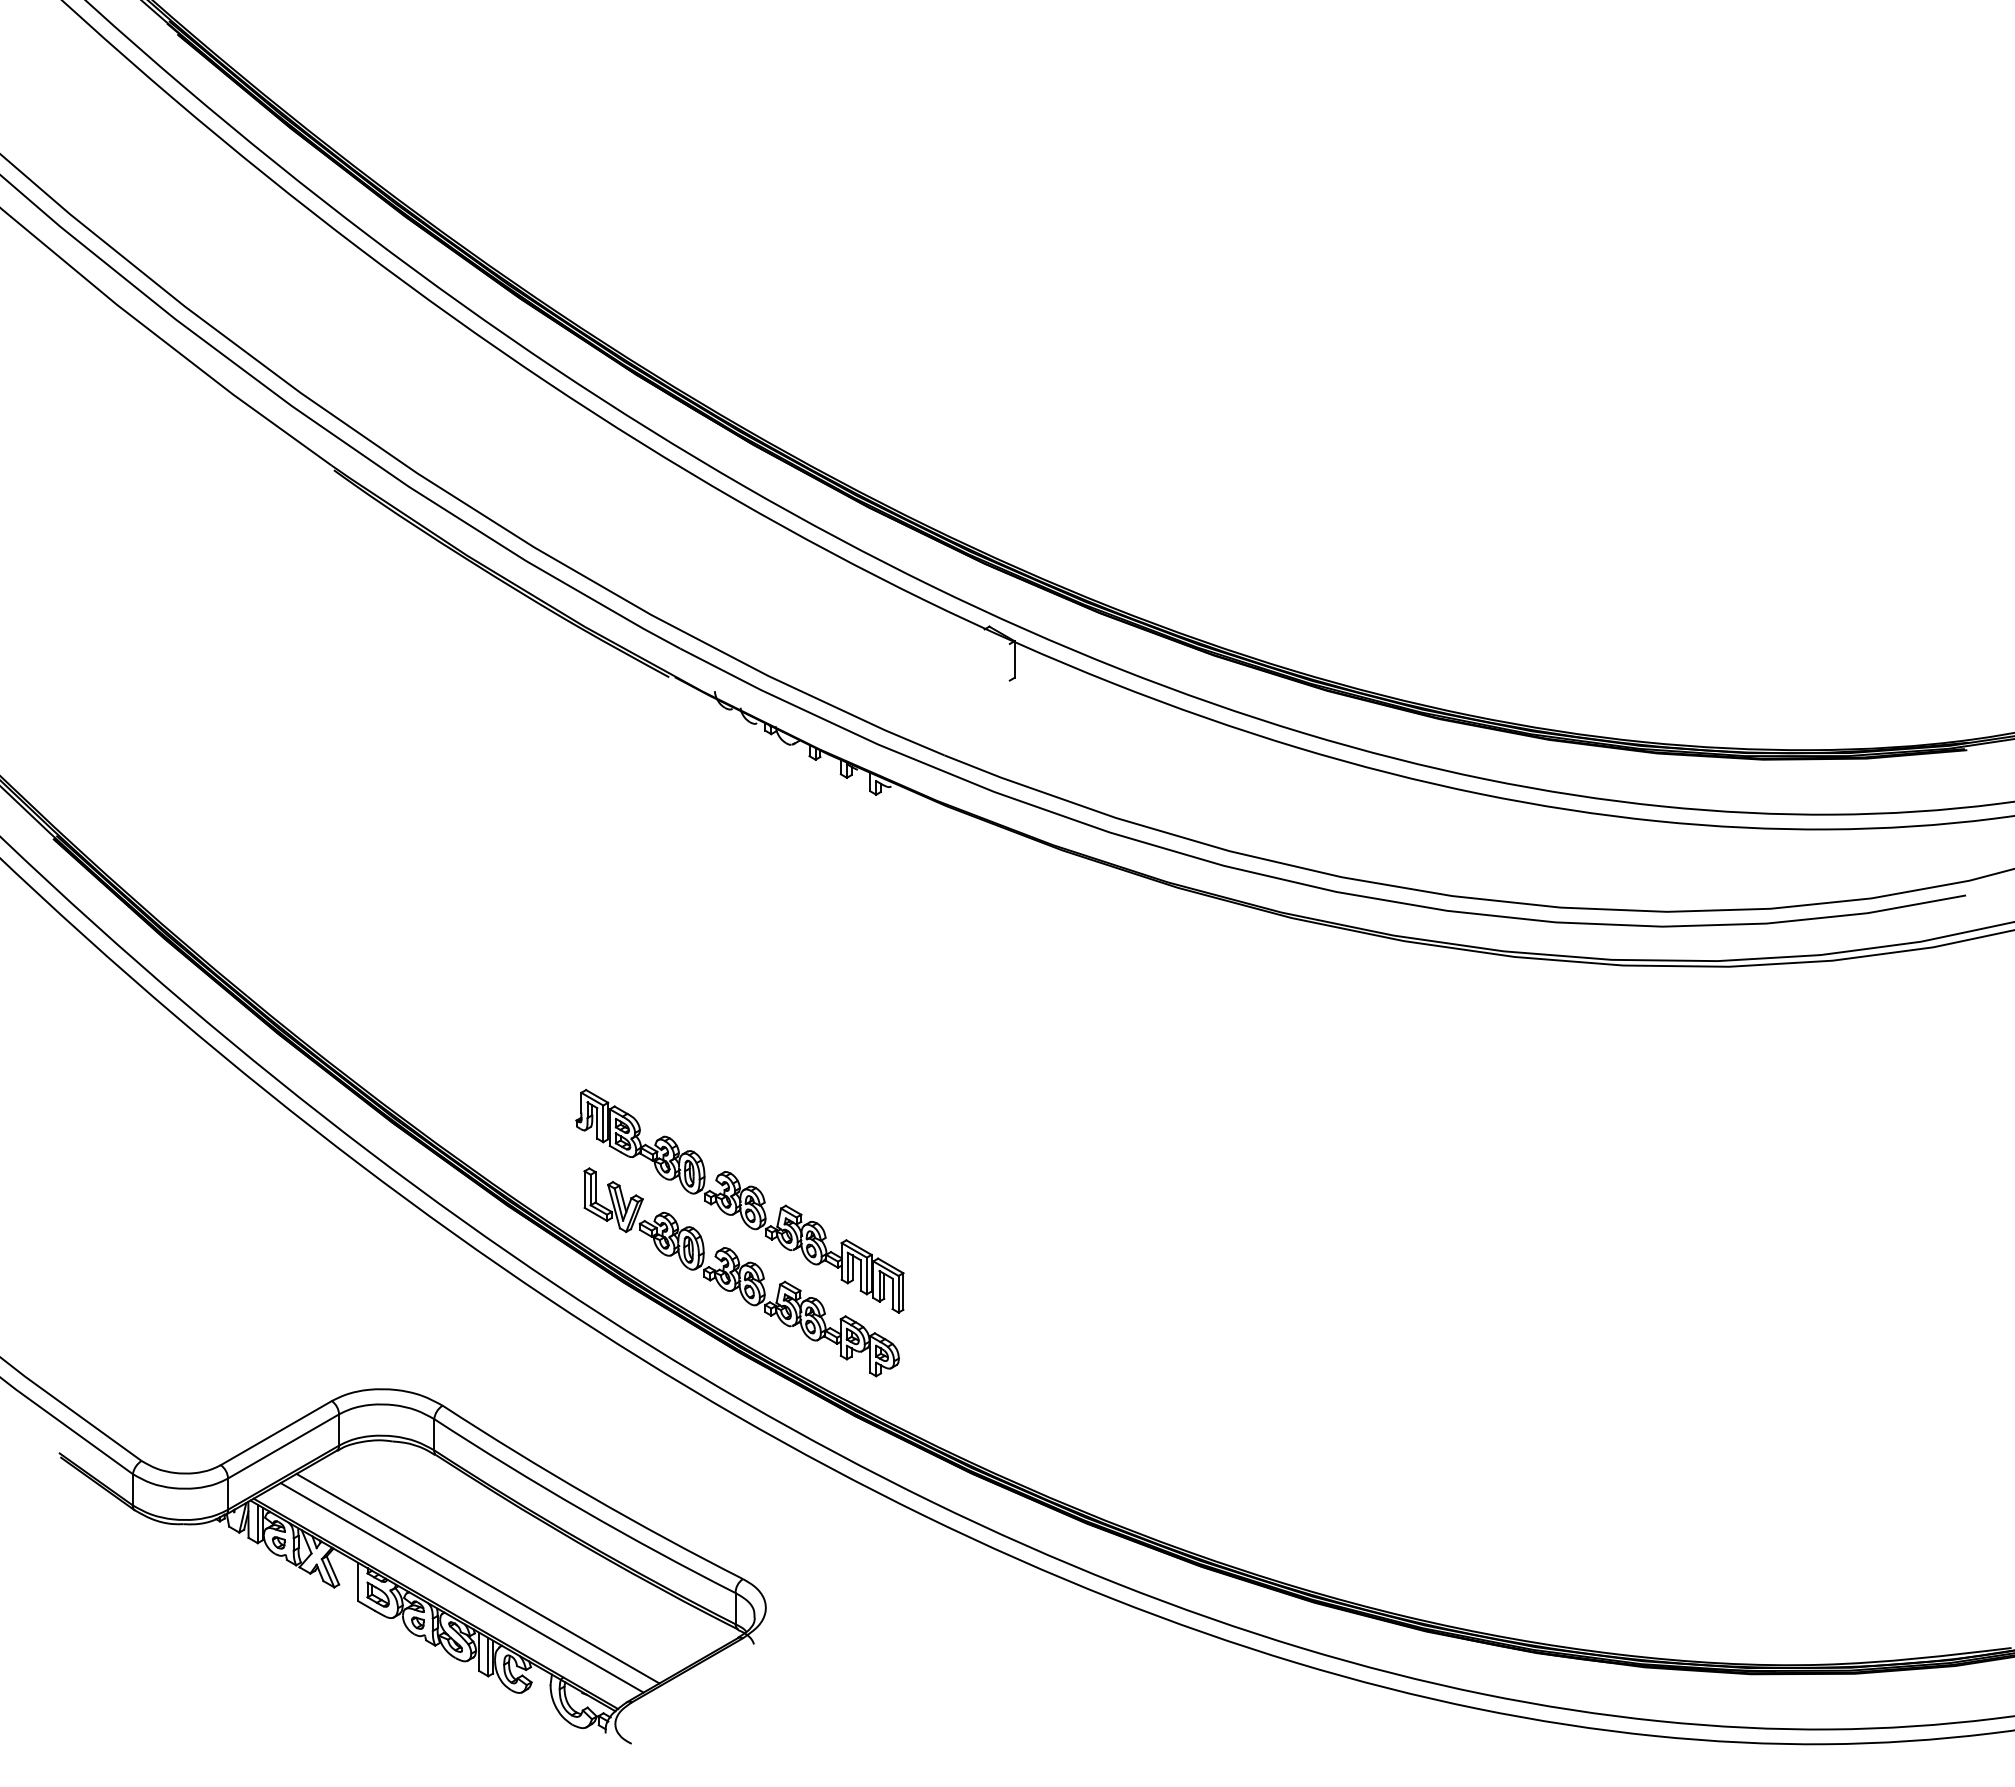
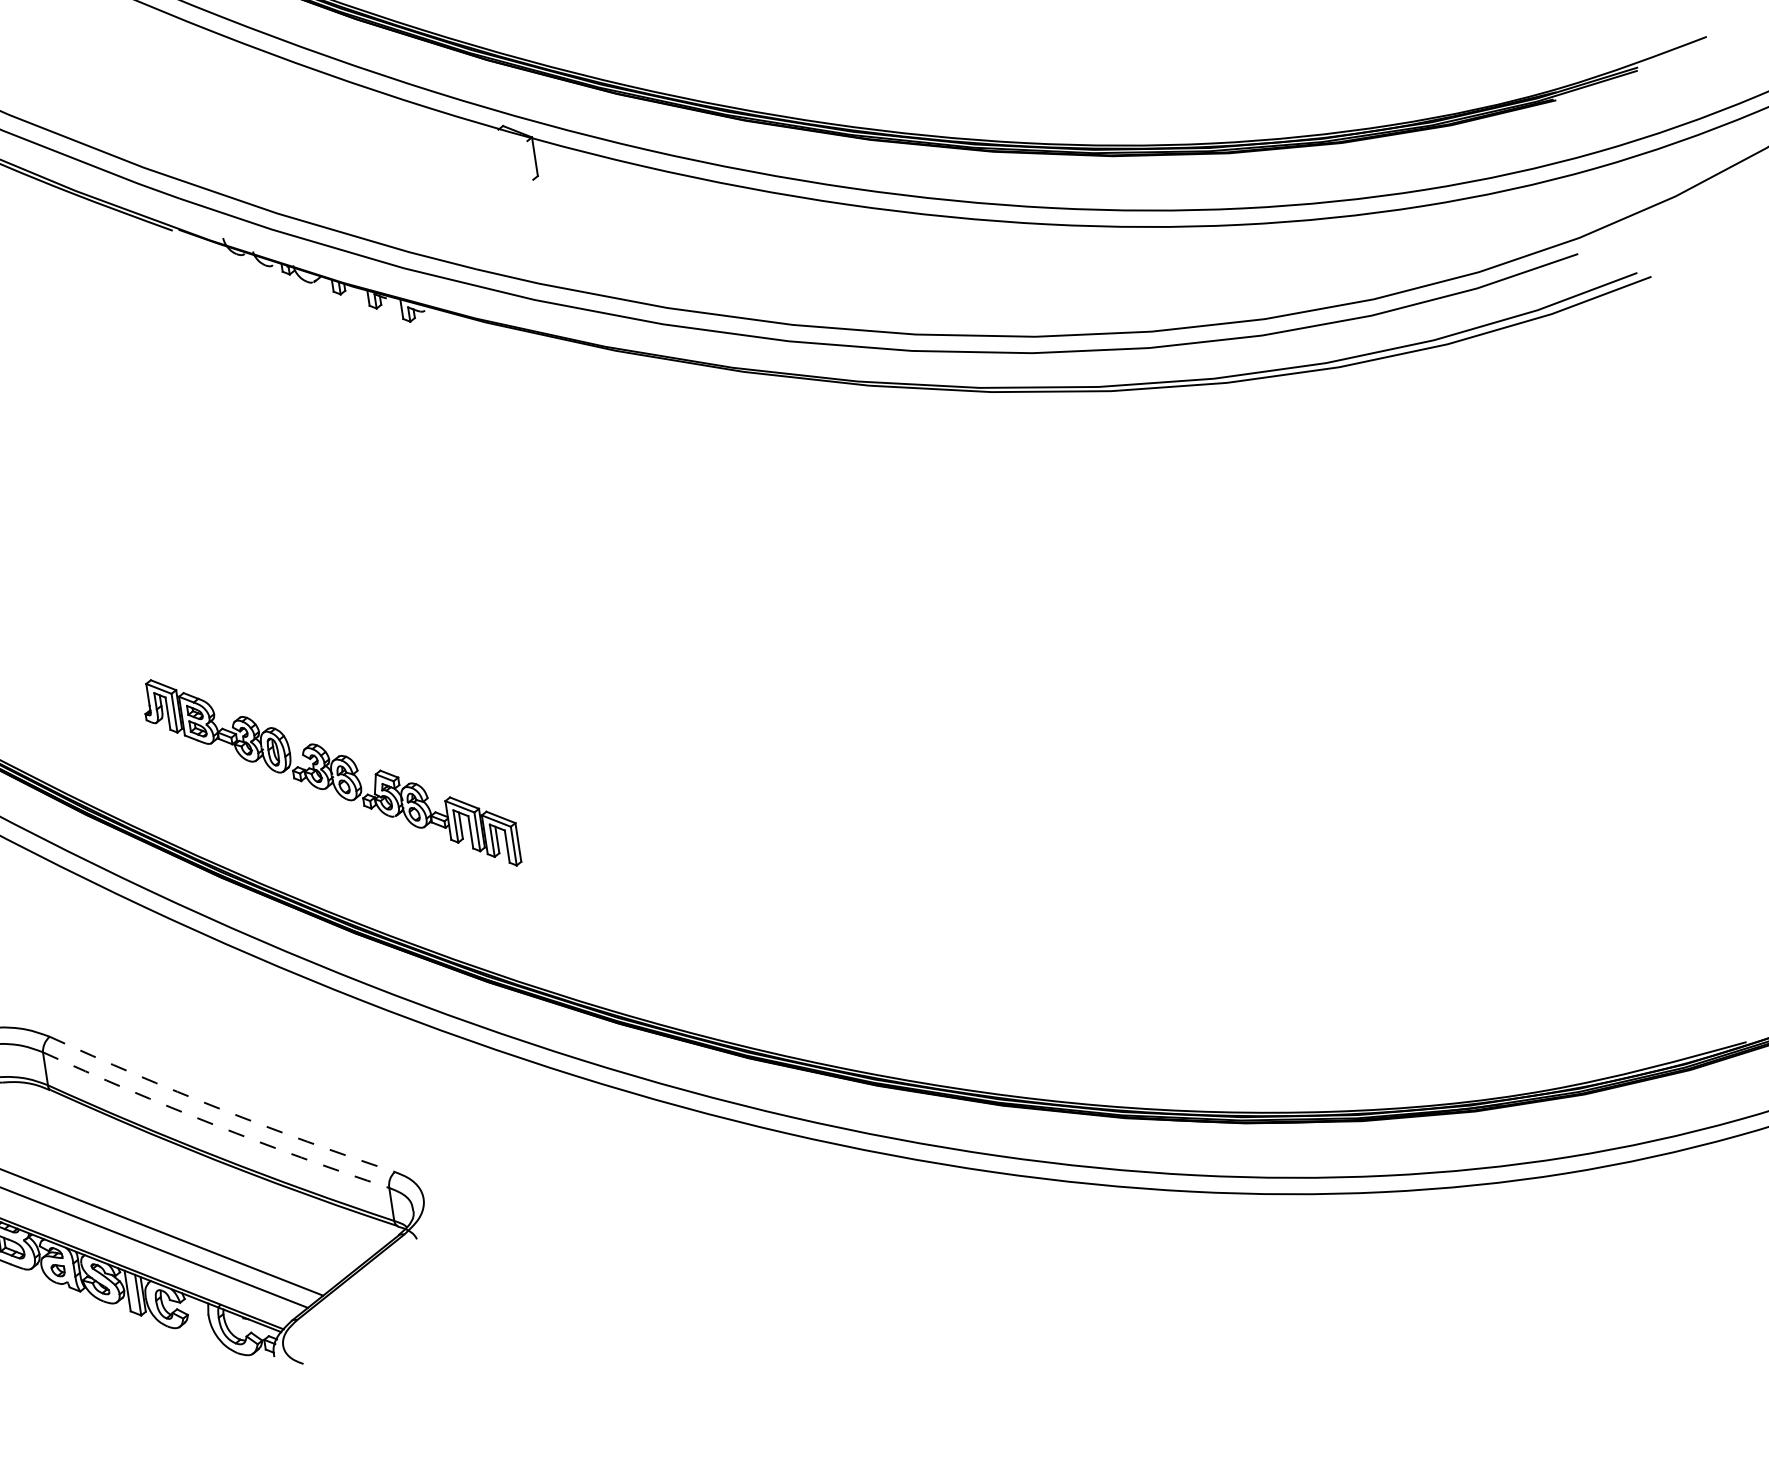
part: (741, 1272) -> (344, 848), removed
arc: (590, 1496) -> (220, 1109), solid -> dashed
arc: (582, 1510) -> (214, 1125), solid -> dashed

